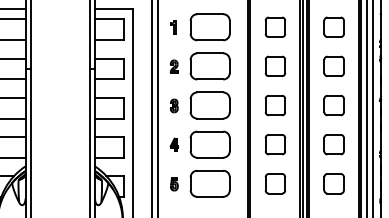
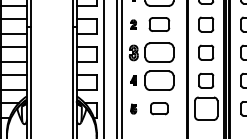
part: (209, 66) -> (158, 24), size x0.7
part: (173, 105) -> (133, 52), size x1.6
part: (209, 183) -> (158, 108), size x0.6
part: (275, 183) -> (206, 108), size x1.6

